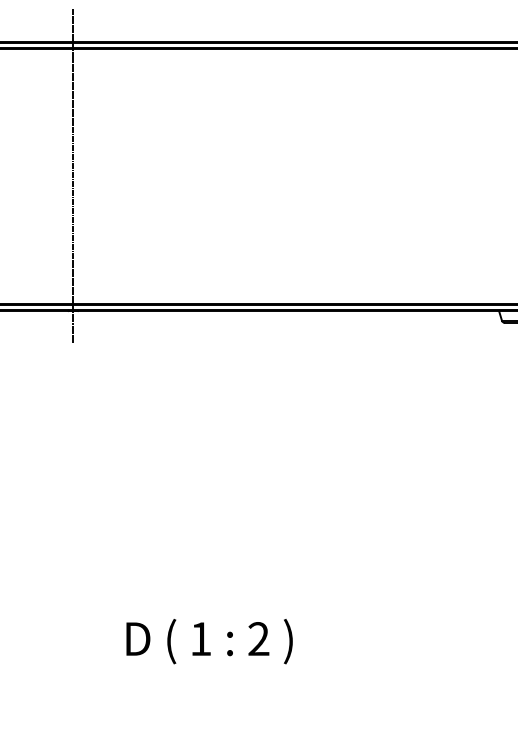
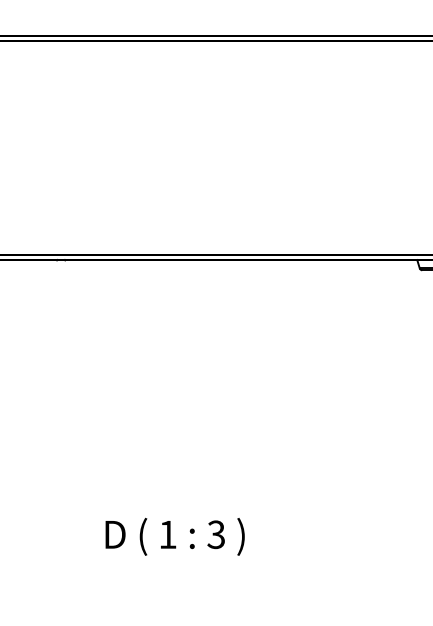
line: (73, 176) -> (61, 147), removed
text: (258, 639) -> (216, 535), 2 -> 3

